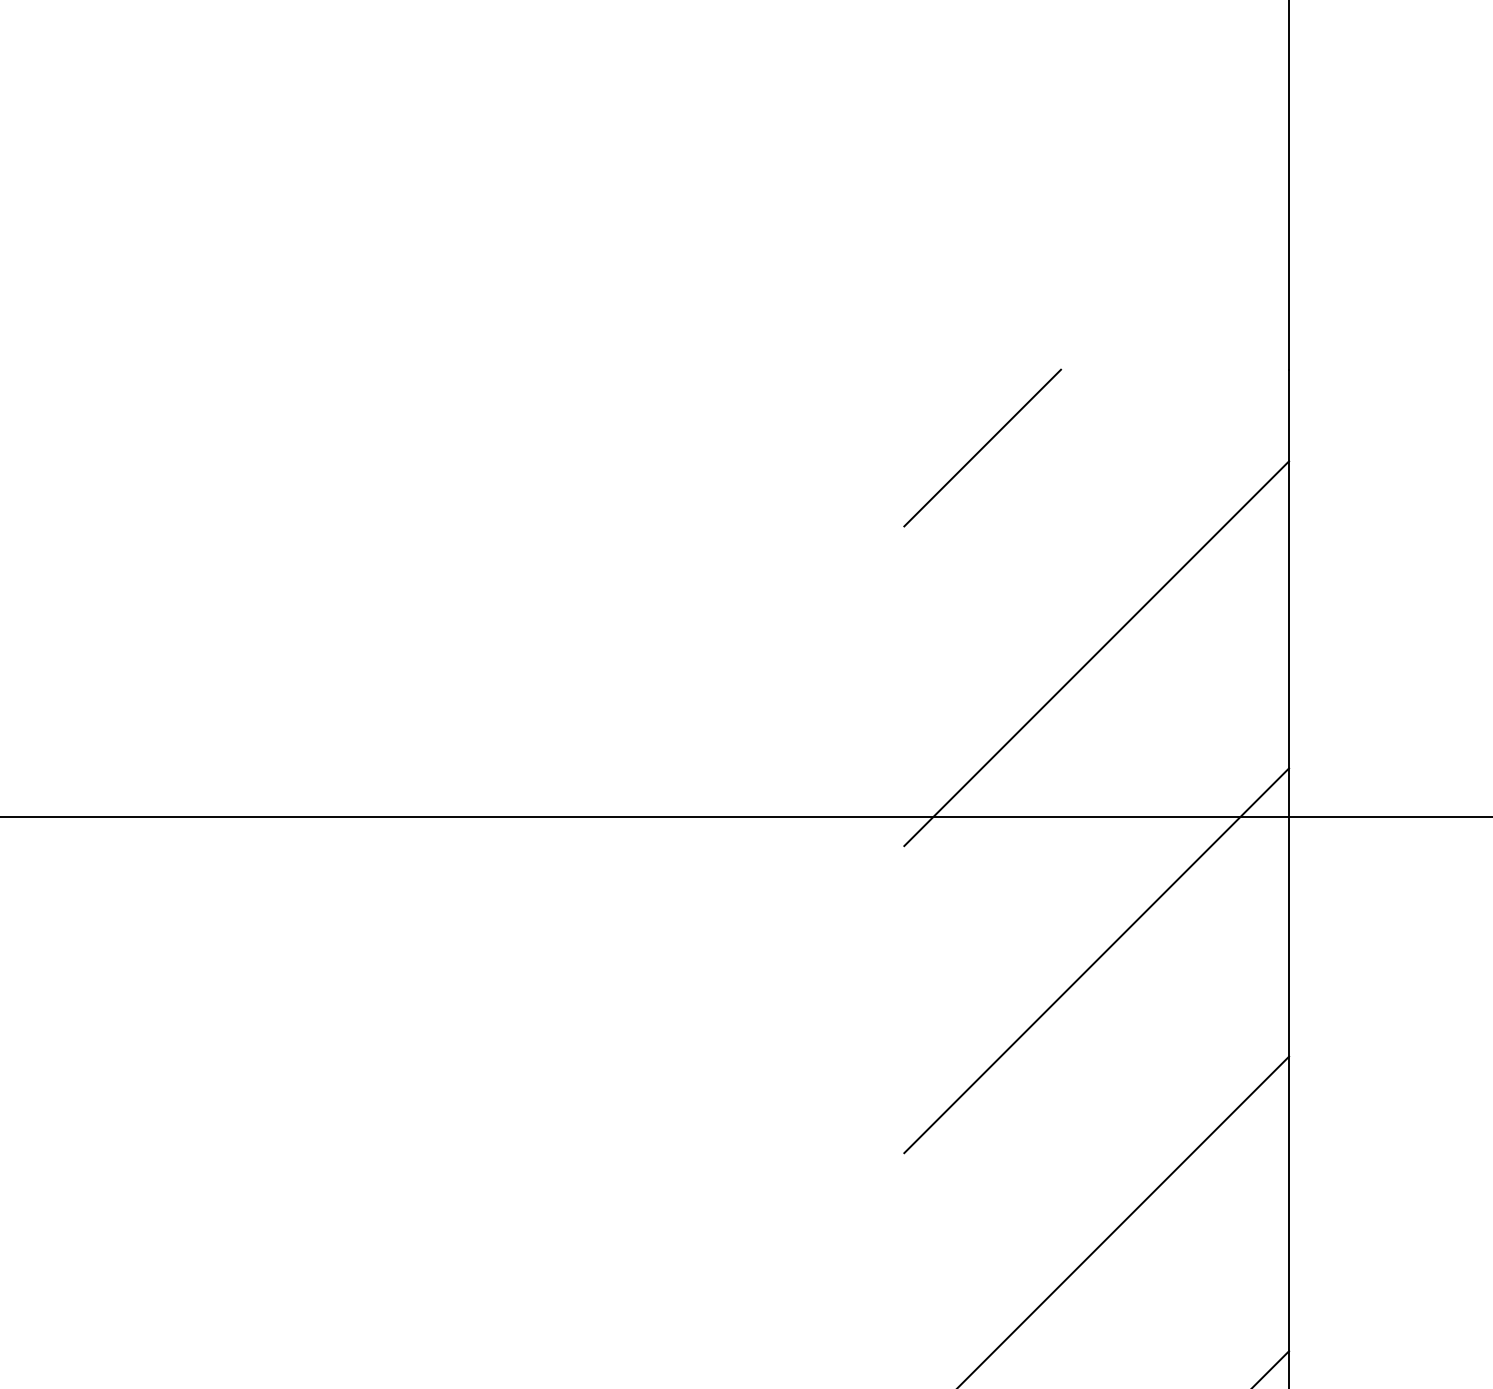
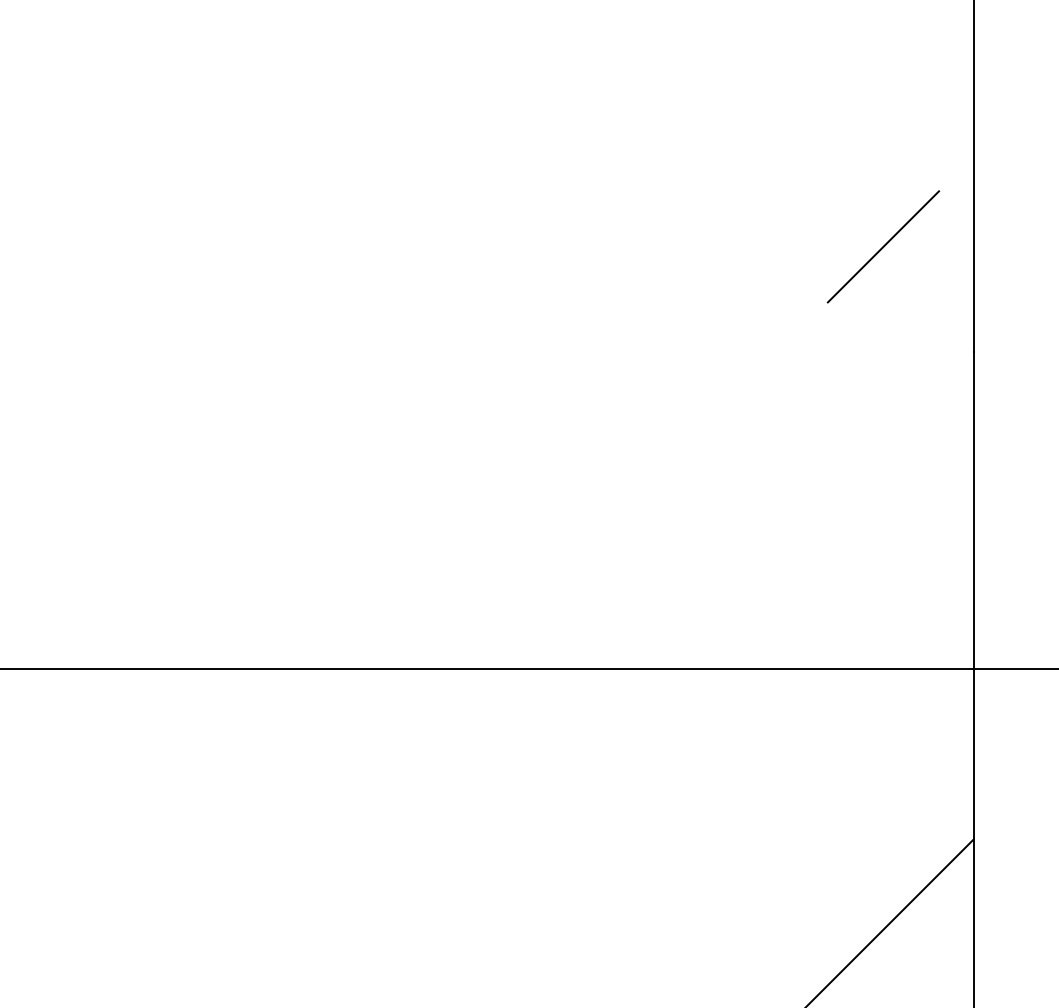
line: (982, 447) -> (883, 246), moved
line: (1095, 653) -> (836, 553), removed
line: (1095, 959) -> (836, 770), removed

